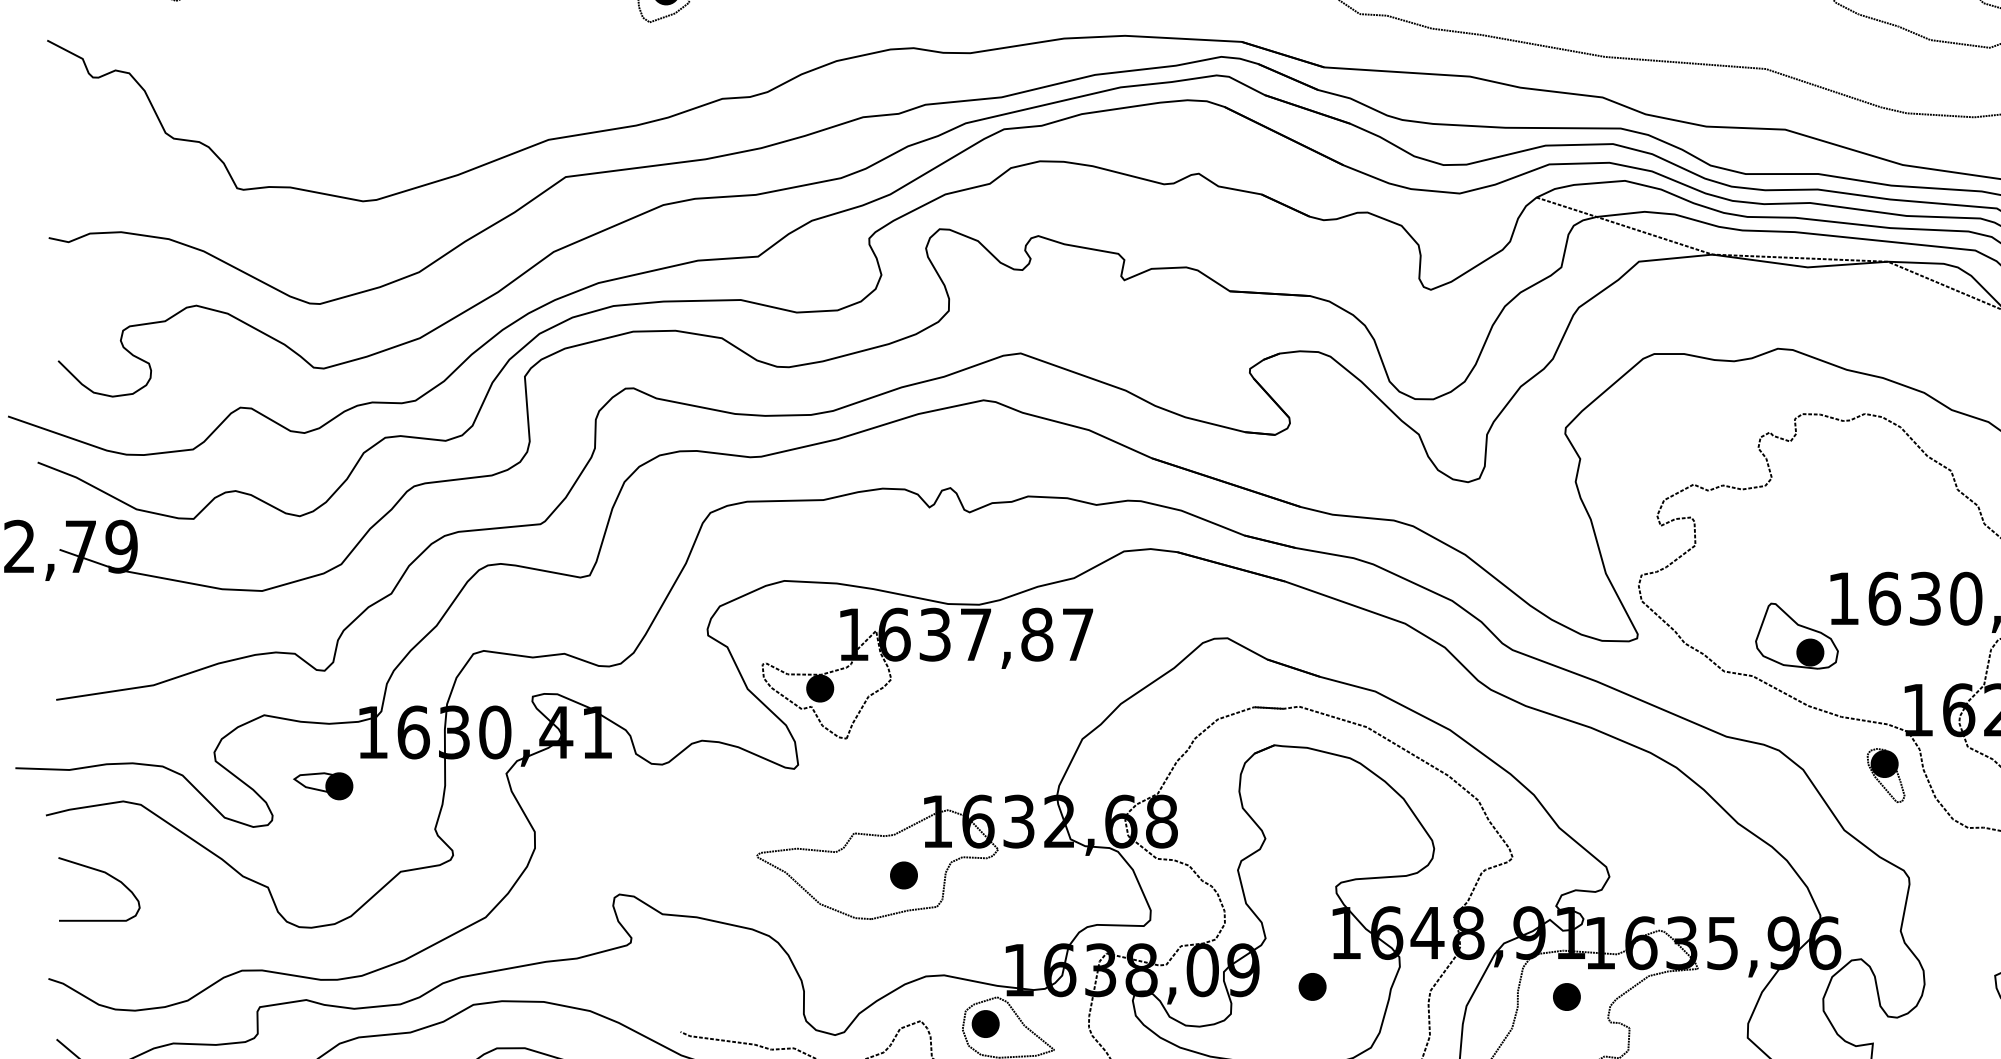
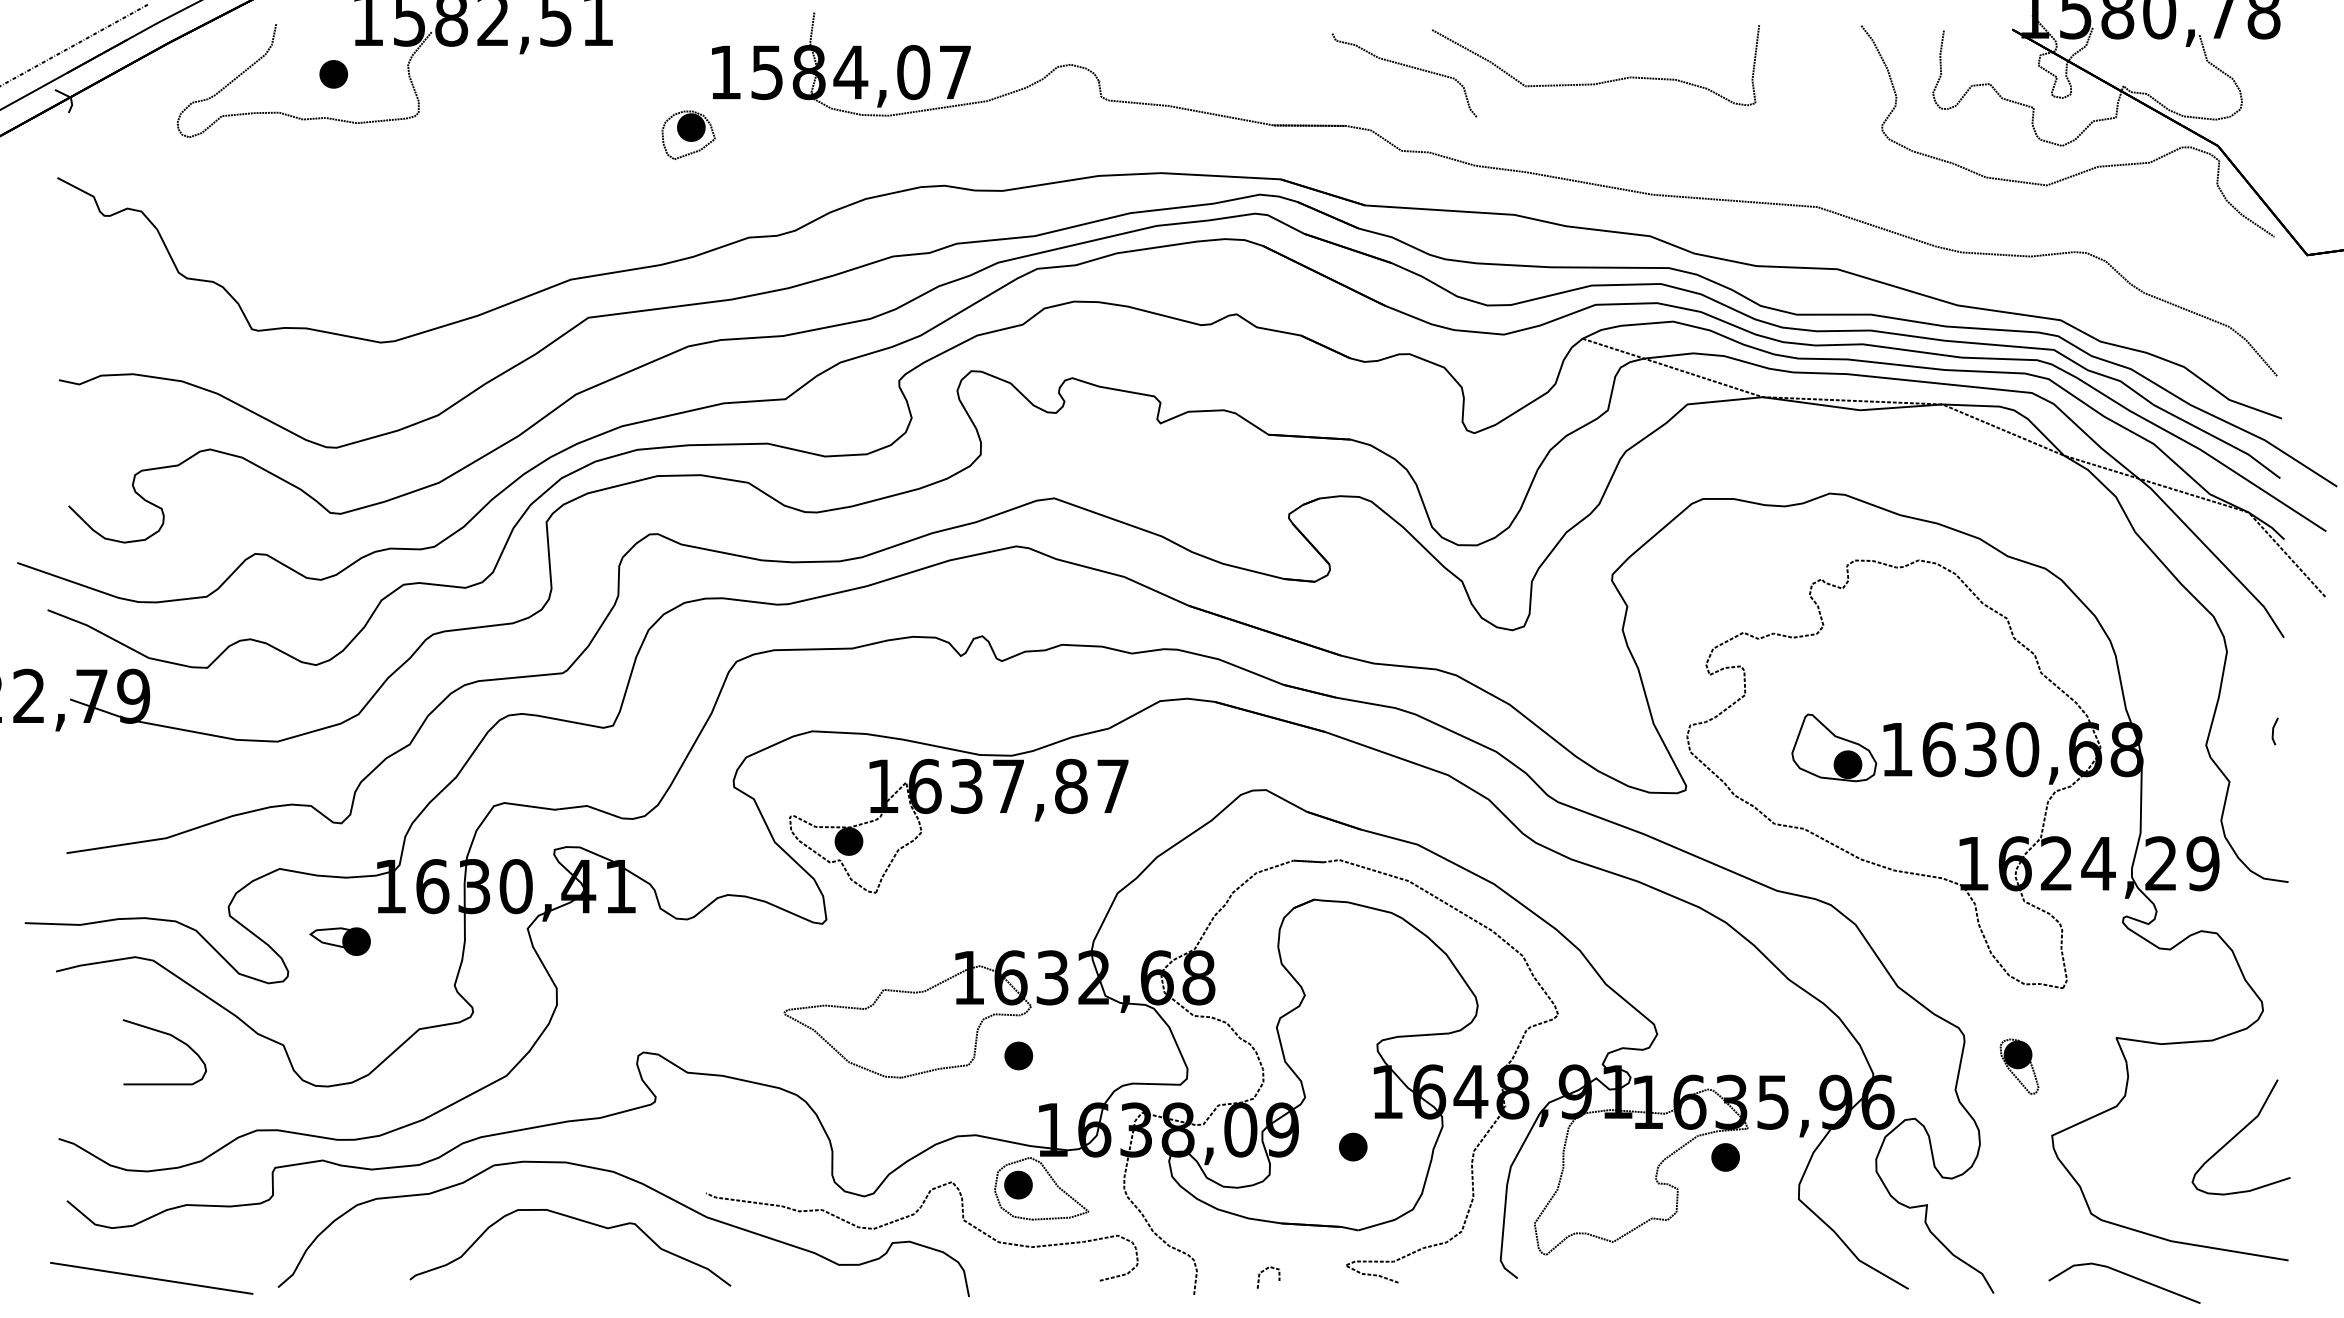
part: (1797, 635) -> (1834, 747), moved
part: (1886, 775) -> (2019, 1066), moved
curve: (106, 875) -> (172, 1037), moved
part: (903, 875) -> (1018, 1055), moved
part: (1566, 997) -> (1725, 1157), moved

